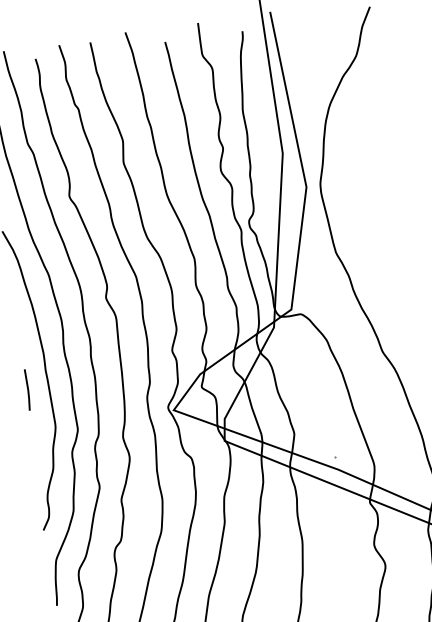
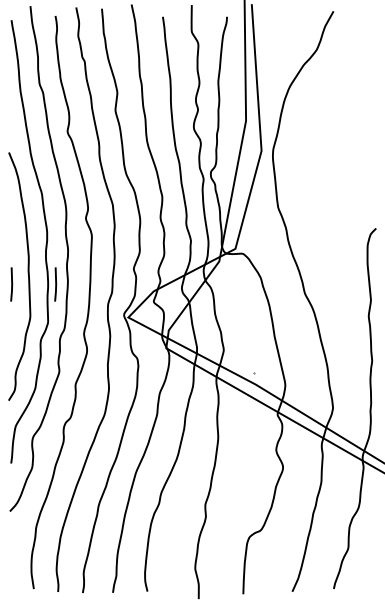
line: (80, 382) -> (55, 284), added

